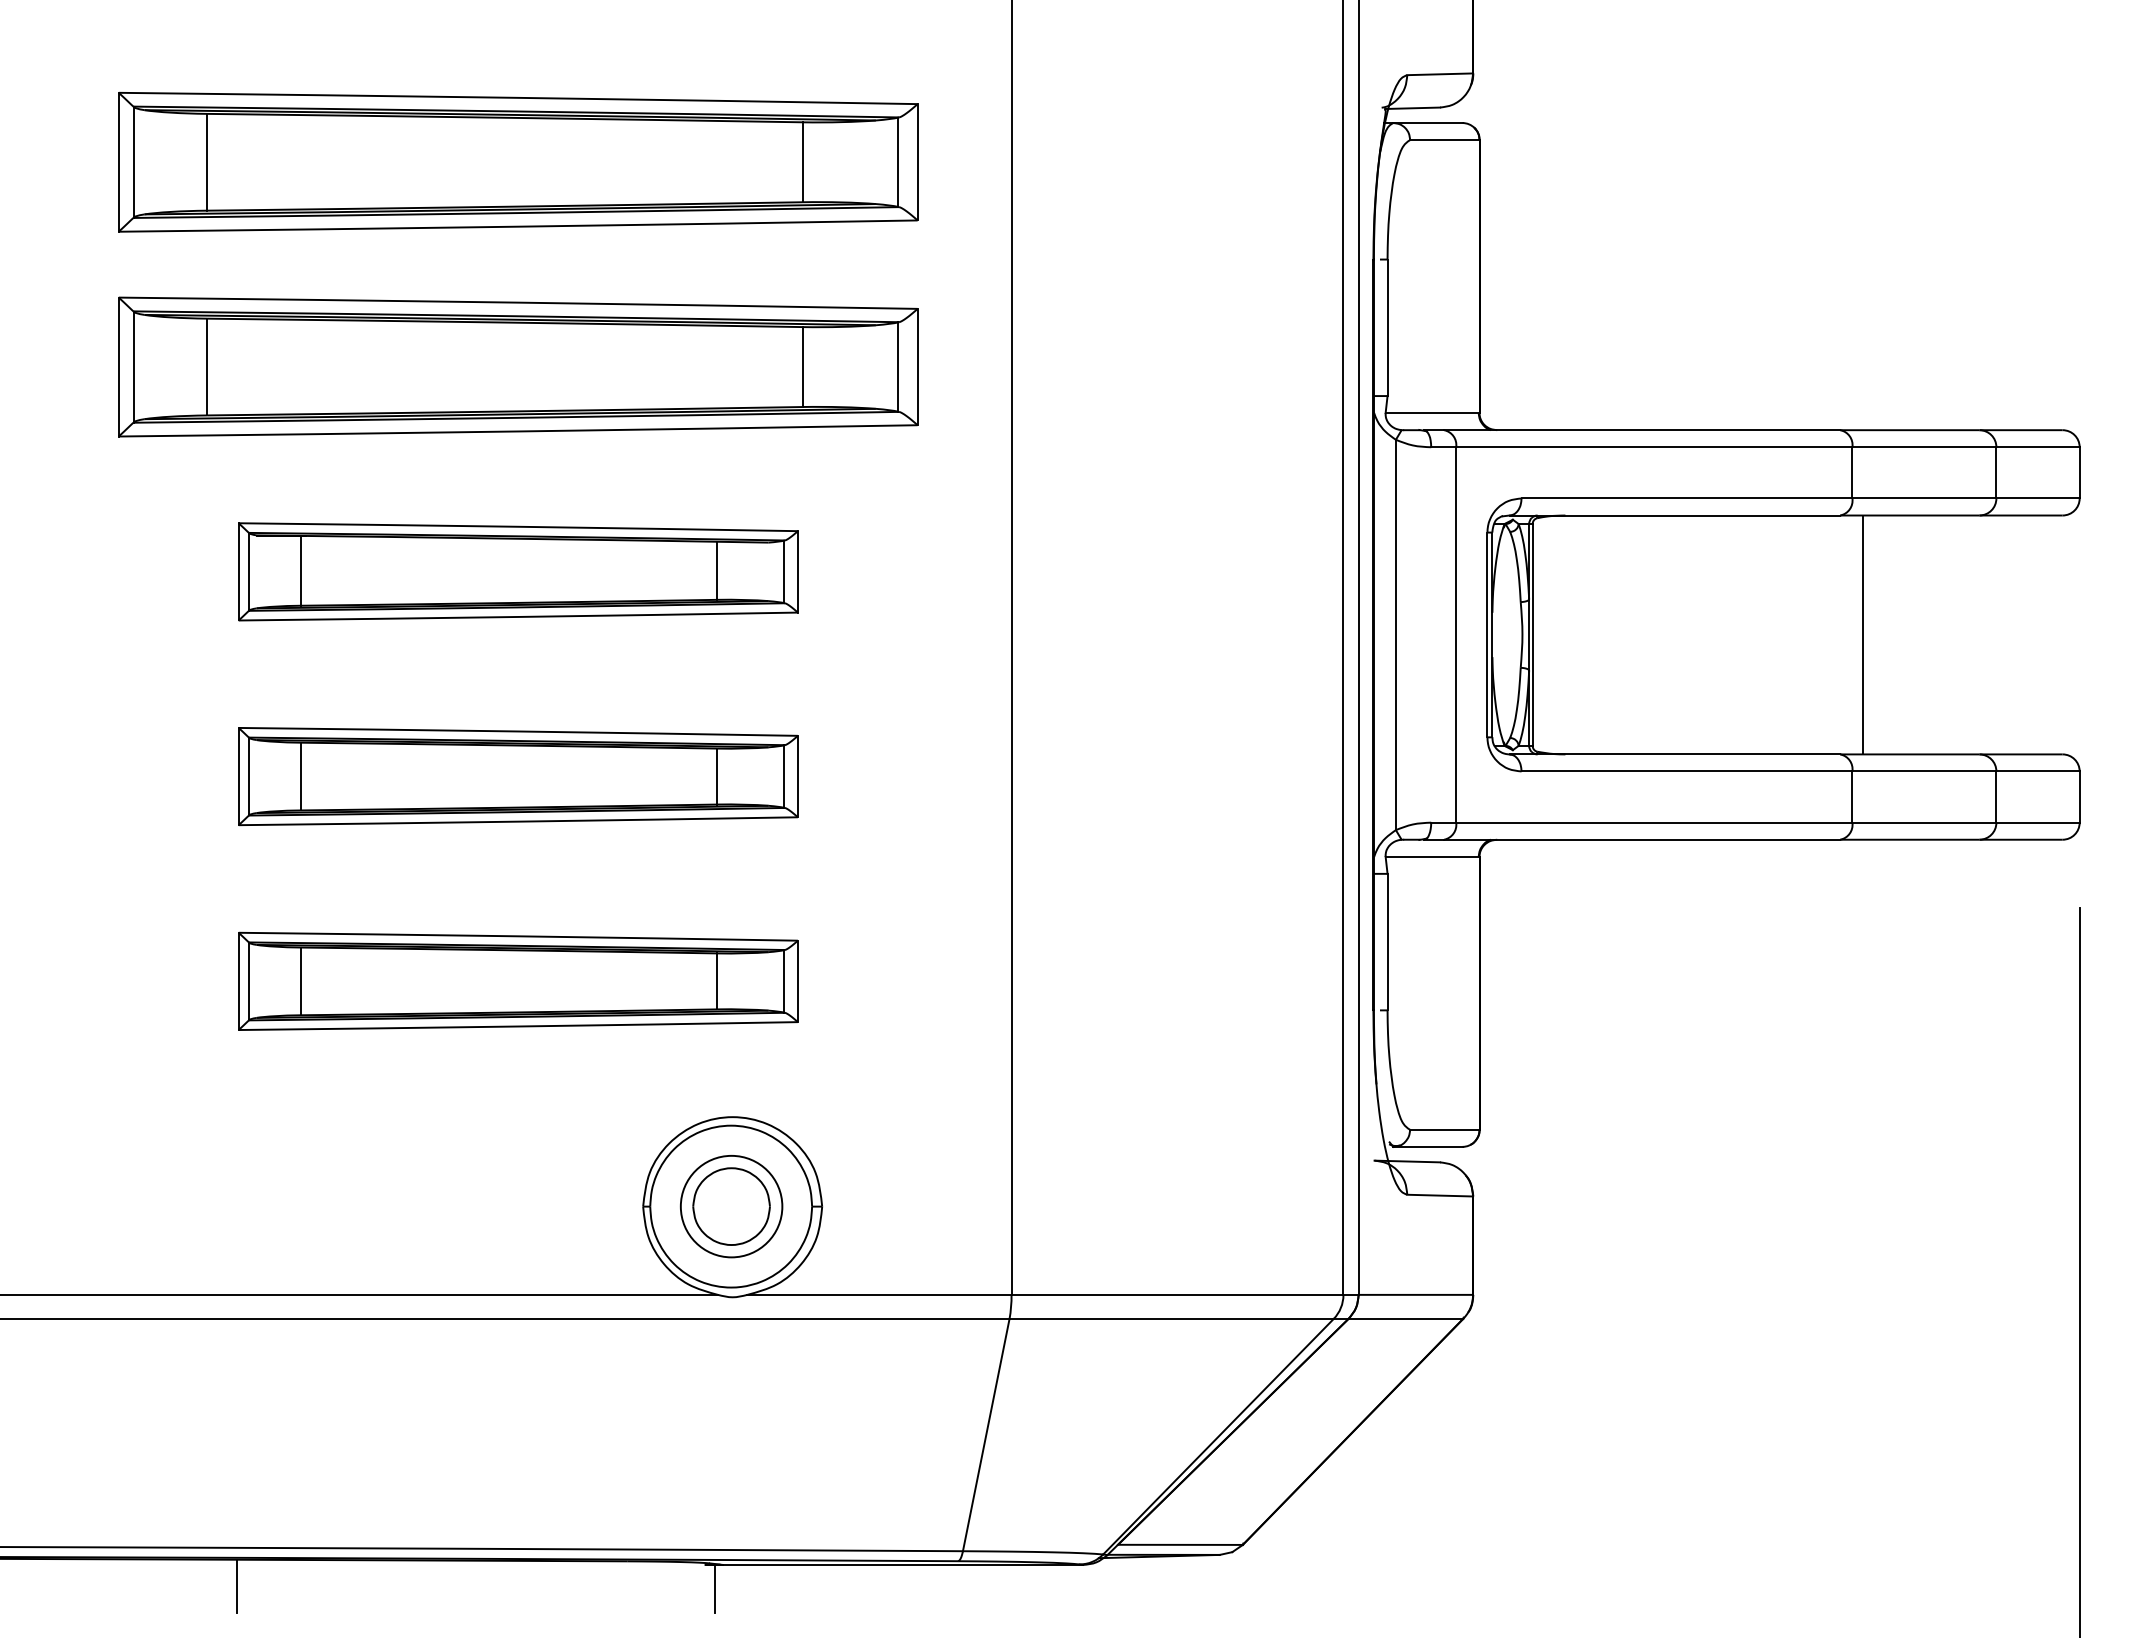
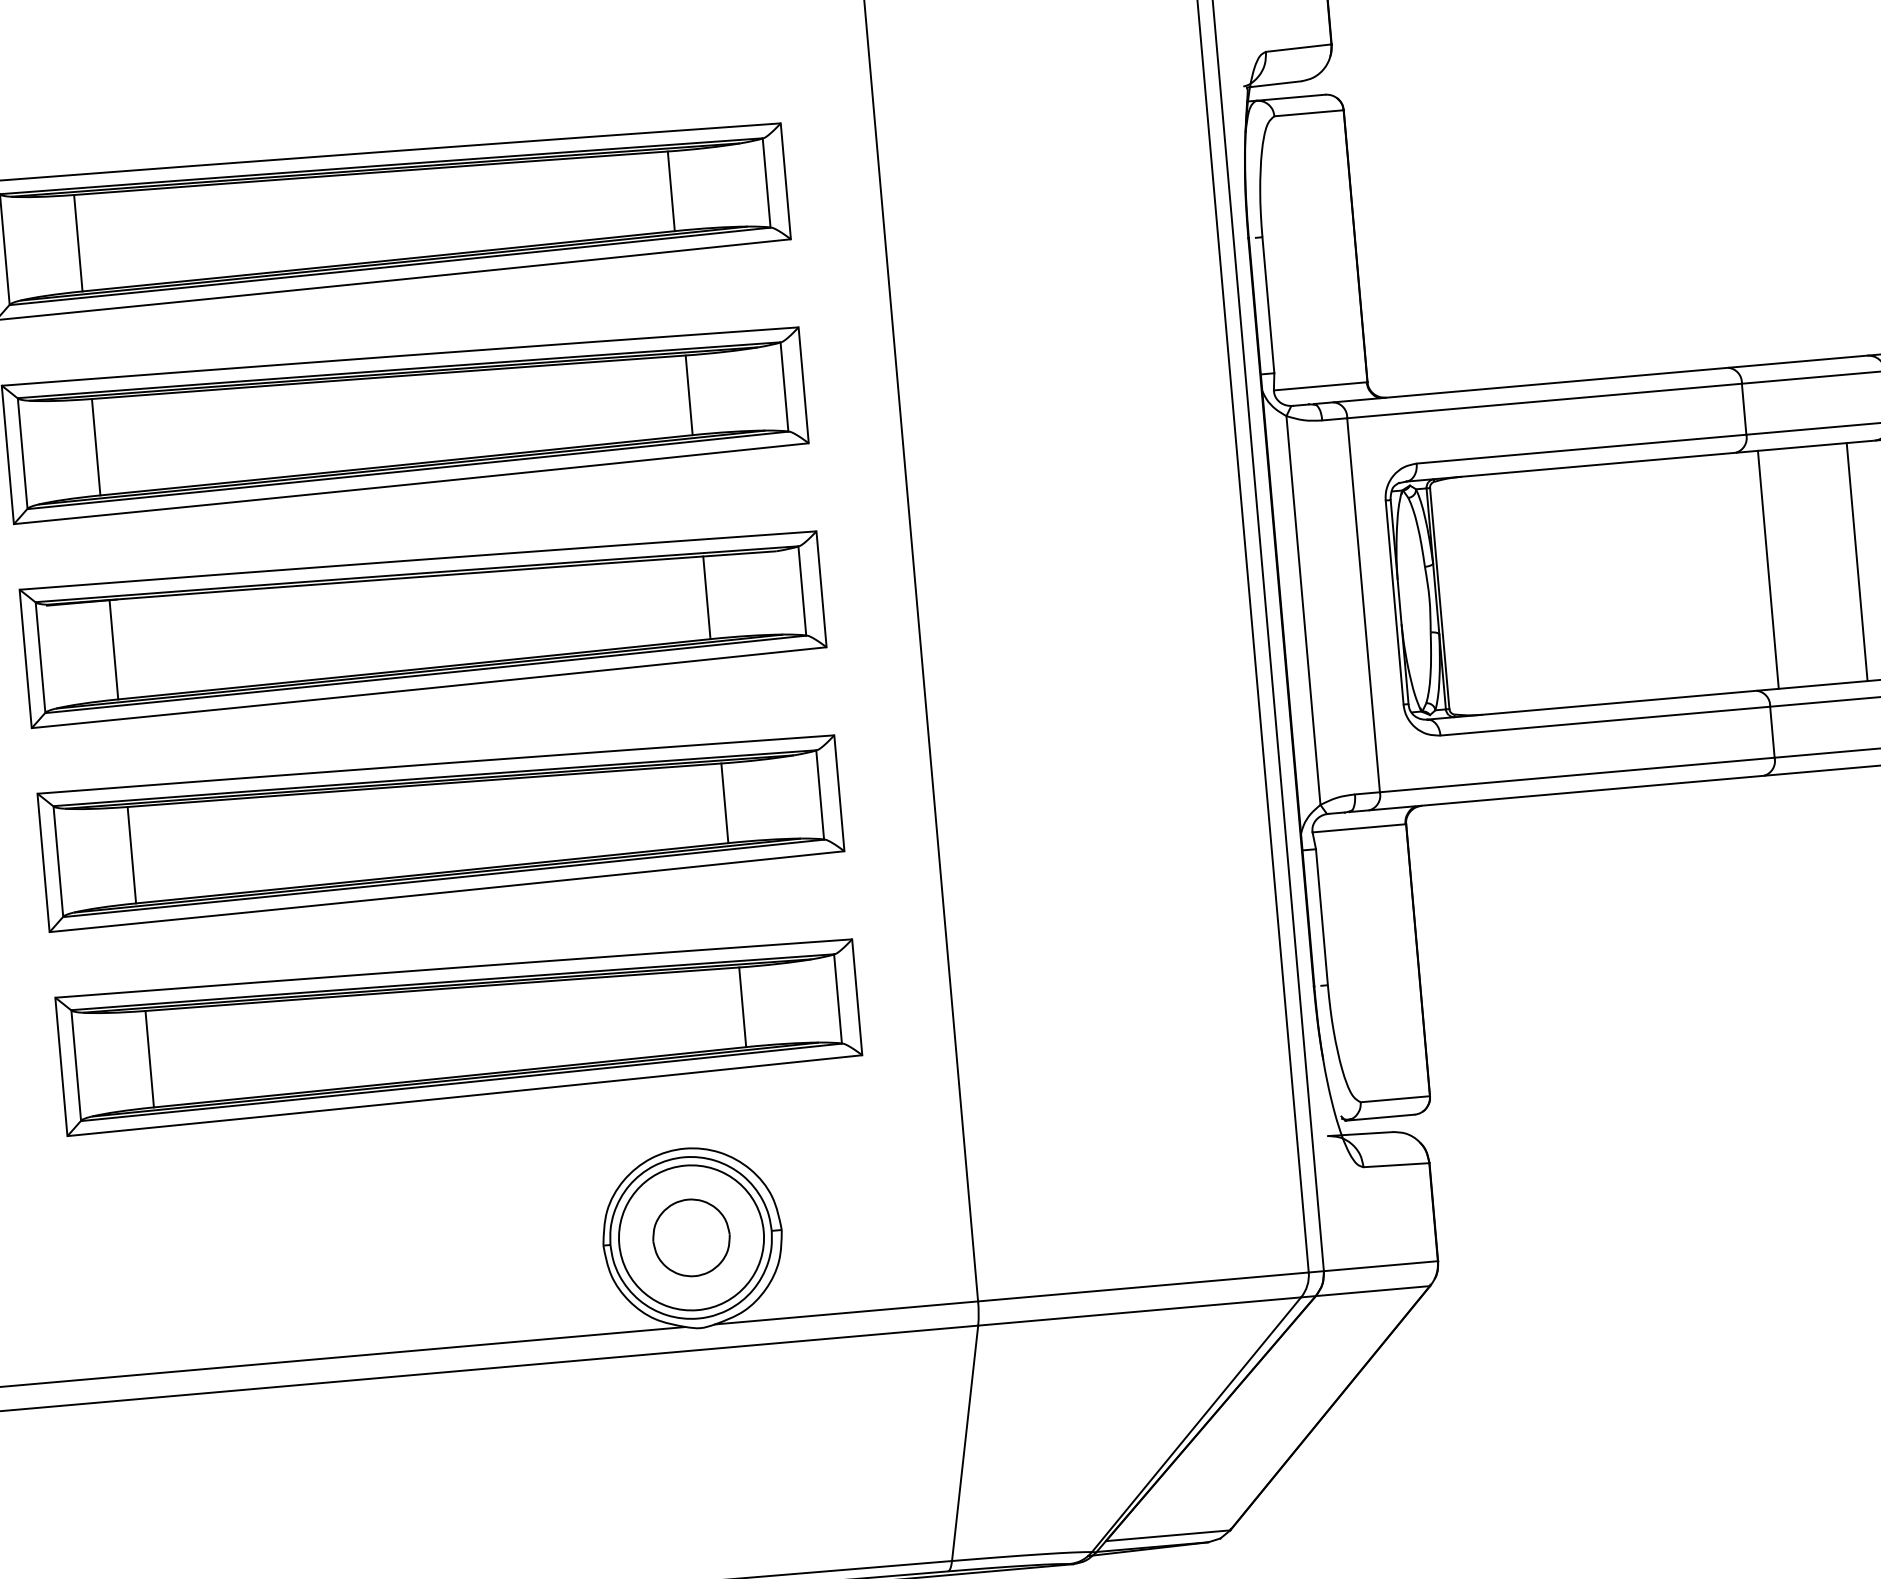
part: (518, 571) -> (423, 623), size x1.43
line: (1951, 634) -> (1856, 561), added
part: (518, 776) -> (441, 827), size x1.43
part: (518, 981) -> (459, 1032), size x1.43
circle: (731, 1206) -> (691, 1237), size x1.43

